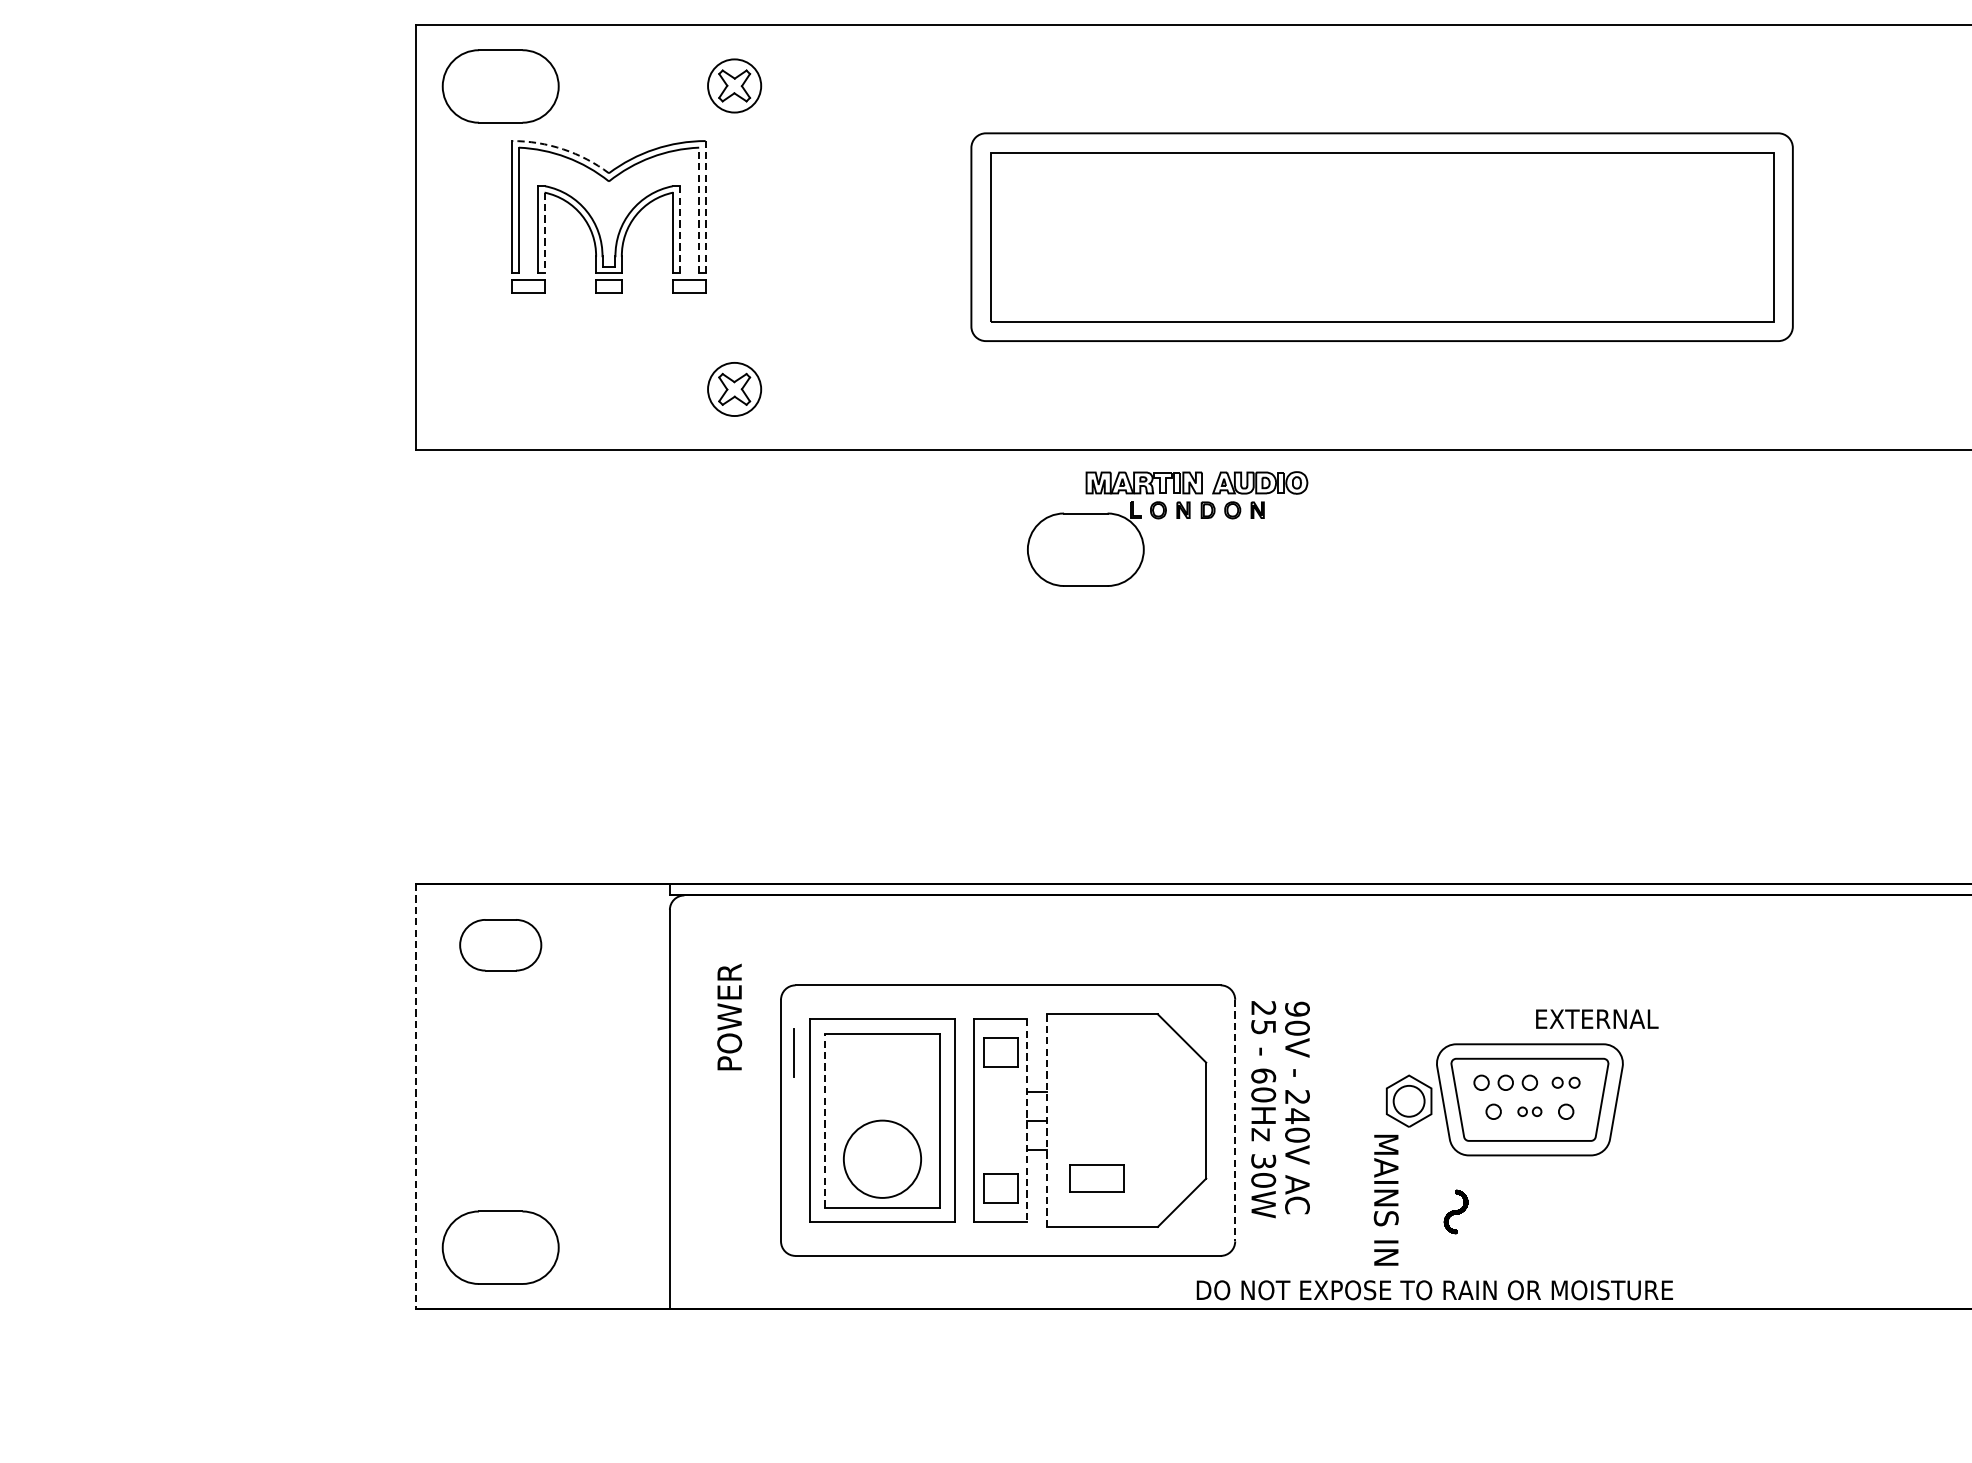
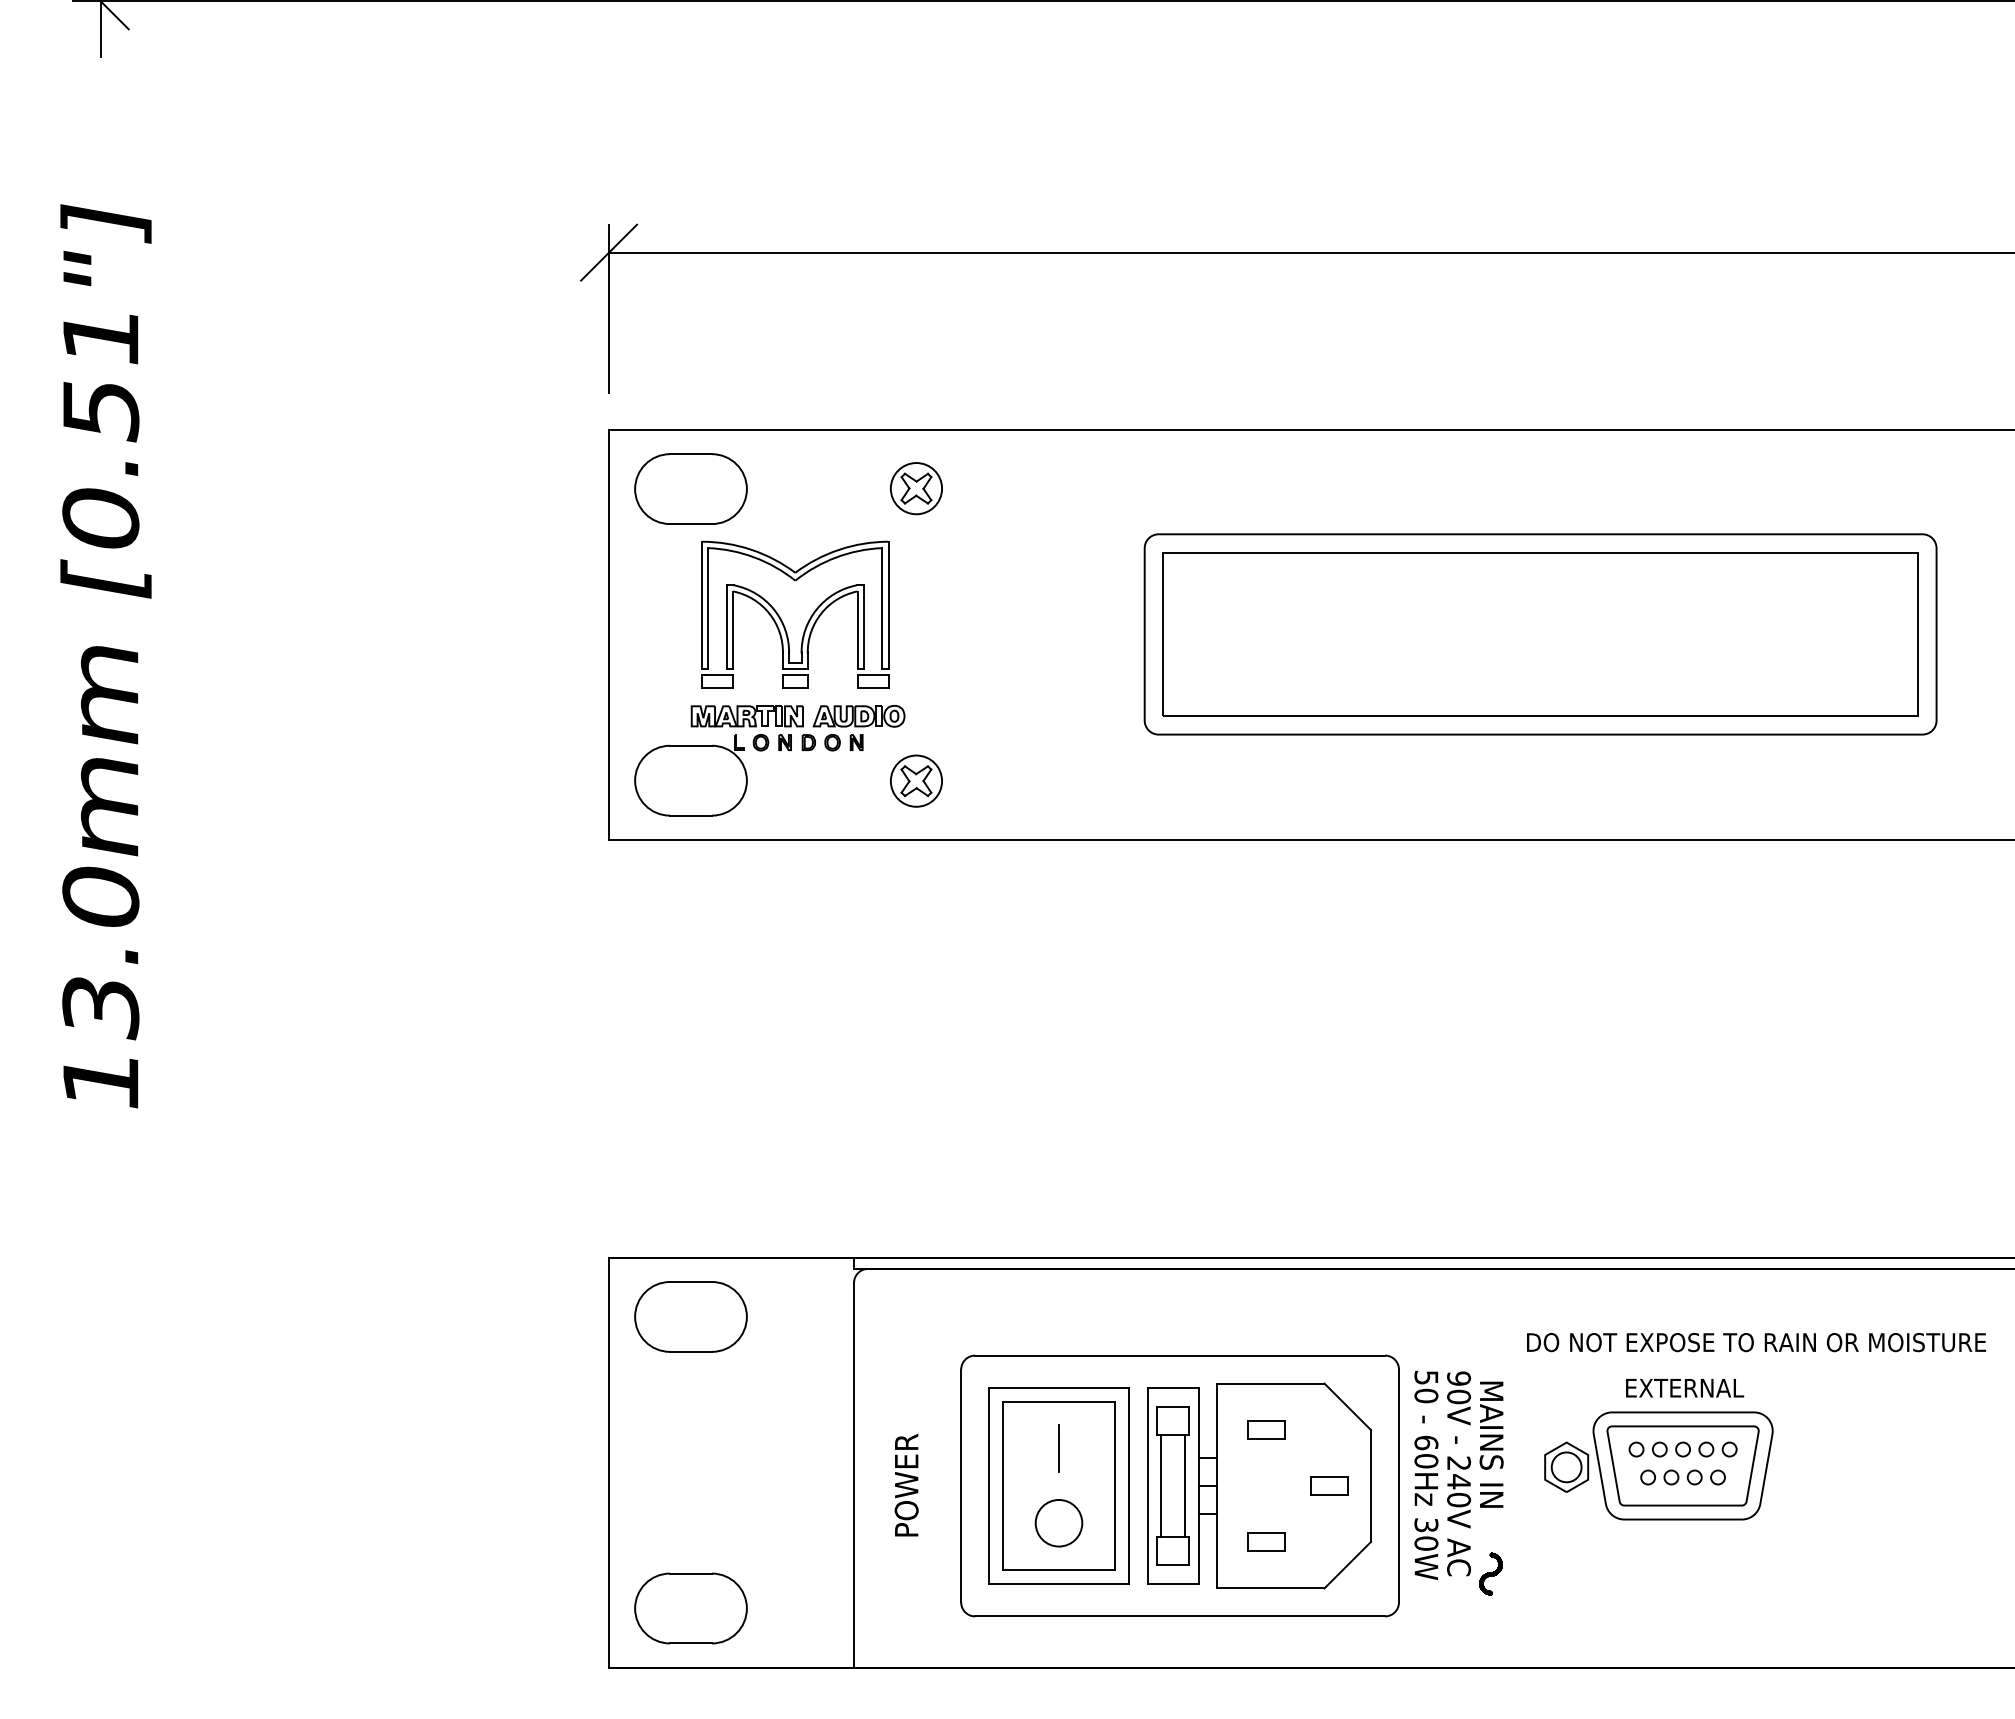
arc: (563, 149) -> (751, 549), dashed -> solid
line: (705, 207) -> (888, 605), dashed -> solid
line: (699, 210) -> (882, 608), dashed -> solid
line: (679, 230) -> (863, 627), dashed -> solid
line: (544, 233) -> (733, 630), dashed -> solid
part: (1163, 518) -> (765, 750), moved
part: (500, 944) -> (690, 1316), size x1.43
text: (729, 1017) -> (906, 1485), moved
text: (1263, 1017) -> (1426, 1386), 25 -> 50
text: (1597, 1019) -> (1685, 1388), moved
line: (793, 1052) -> (1058, 1448), moved
part: (1097, 1062) -> (1266, 1429), added
part: (1565, 1082) -> (1717, 1449), size x1.43
line: (416, 1096) -> (609, 1462), dashed -> solid
part: (1529, 1111) -> (1682, 1477), size x1.67
line: (988, 1120) -> (1161, 1485), added
line: (1012, 1120) -> (1184, 1485), added
part: (1163, 1120) -> (1329, 1485), added
line: (824, 1121) -> (1003, 1486), dashed -> solid
line: (1027, 1121) -> (1198, 1486), dashed -> solid
line: (1046, 1121) -> (1217, 1486), dashed -> solid
line: (1235, 1121) -> (1399, 1486), dashed -> solid
circle: (881, 1158) -> (1058, 1522), size x0.62
part: (1097, 1178) -> (1266, 1541), size x0.71
text: (1386, 1199) -> (1491, 1444), moved
part: (1455, 1211) -> (1490, 1573), moved
text: (1434, 1290) -> (1756, 1342), moved

